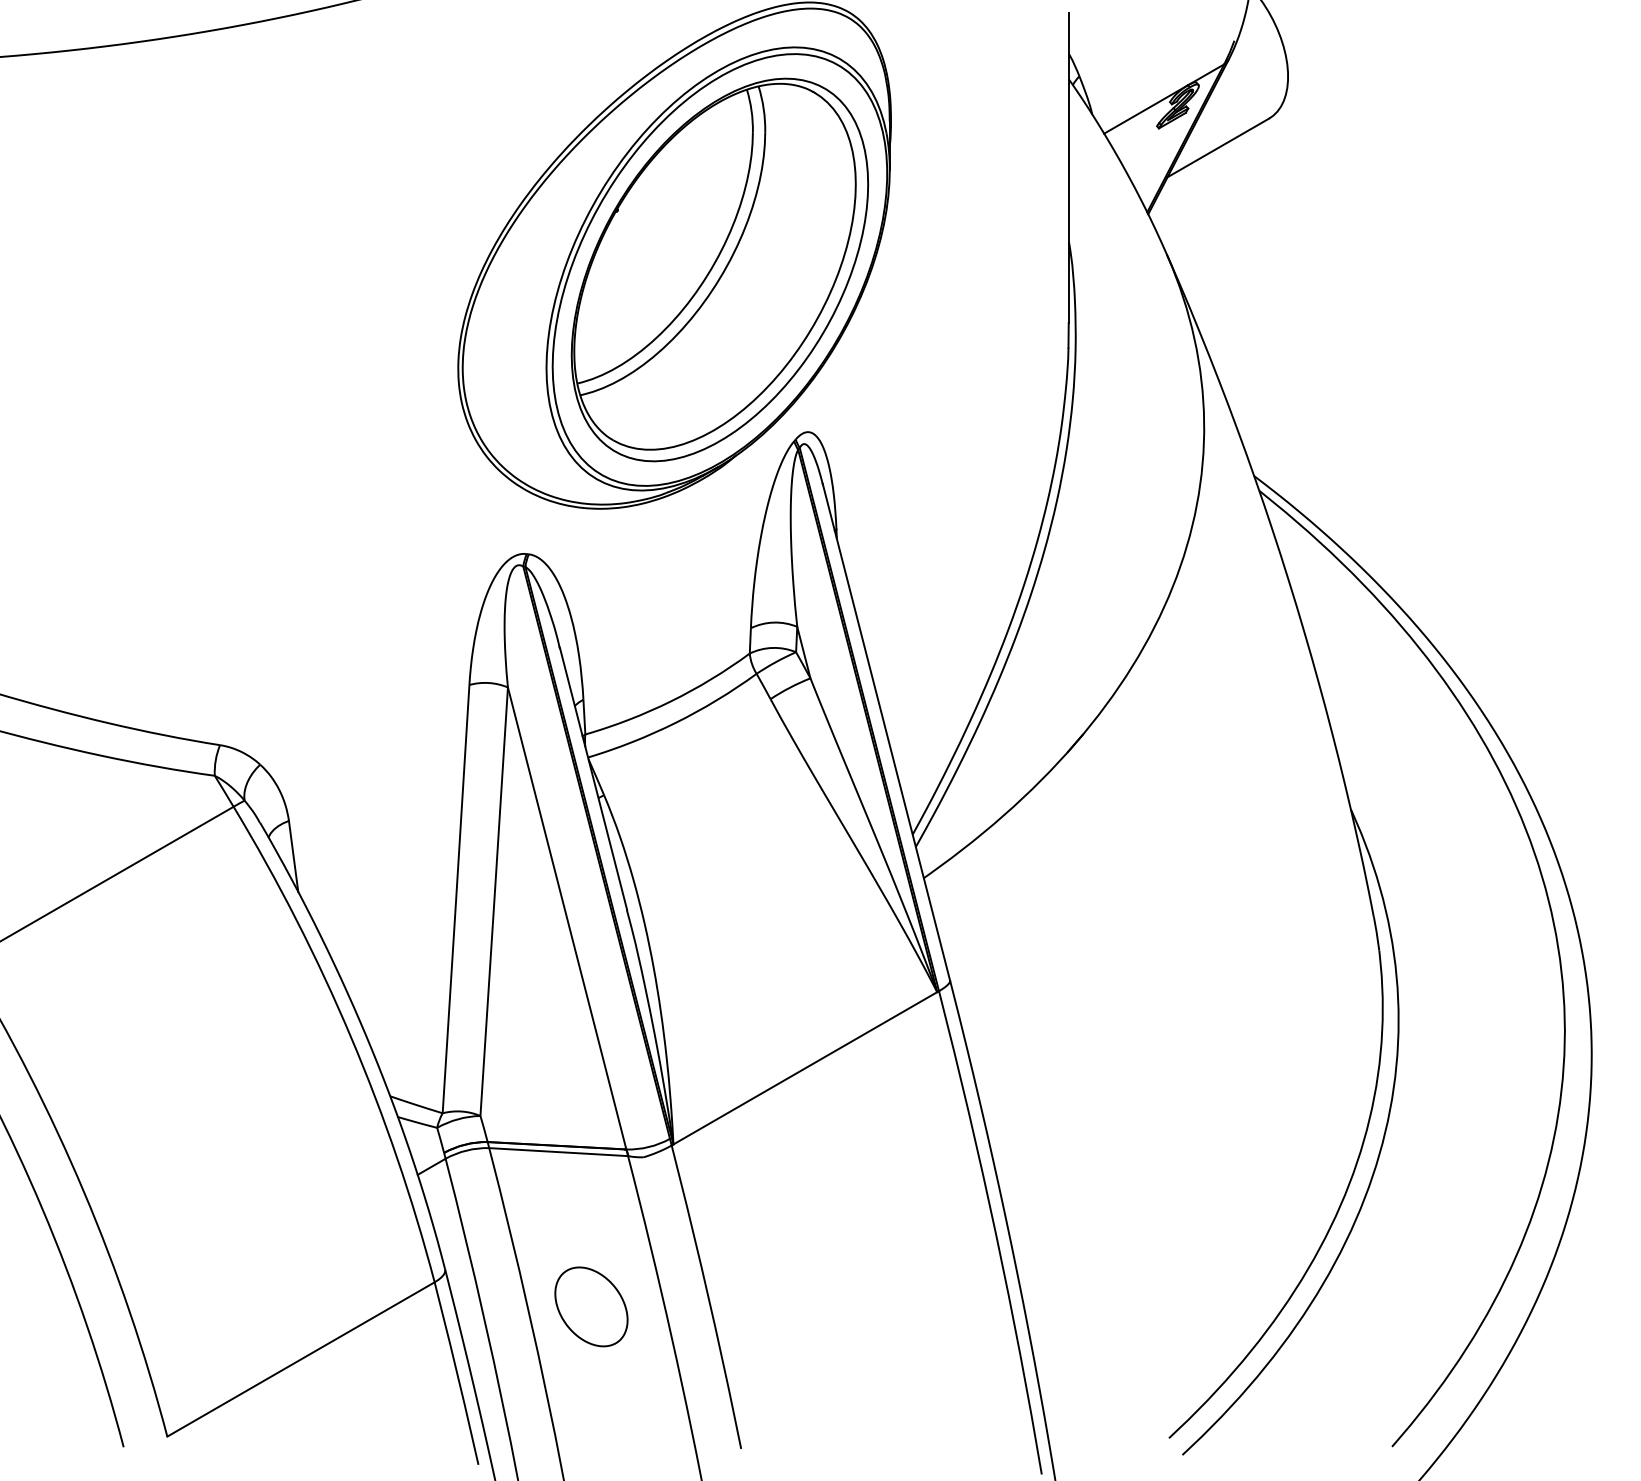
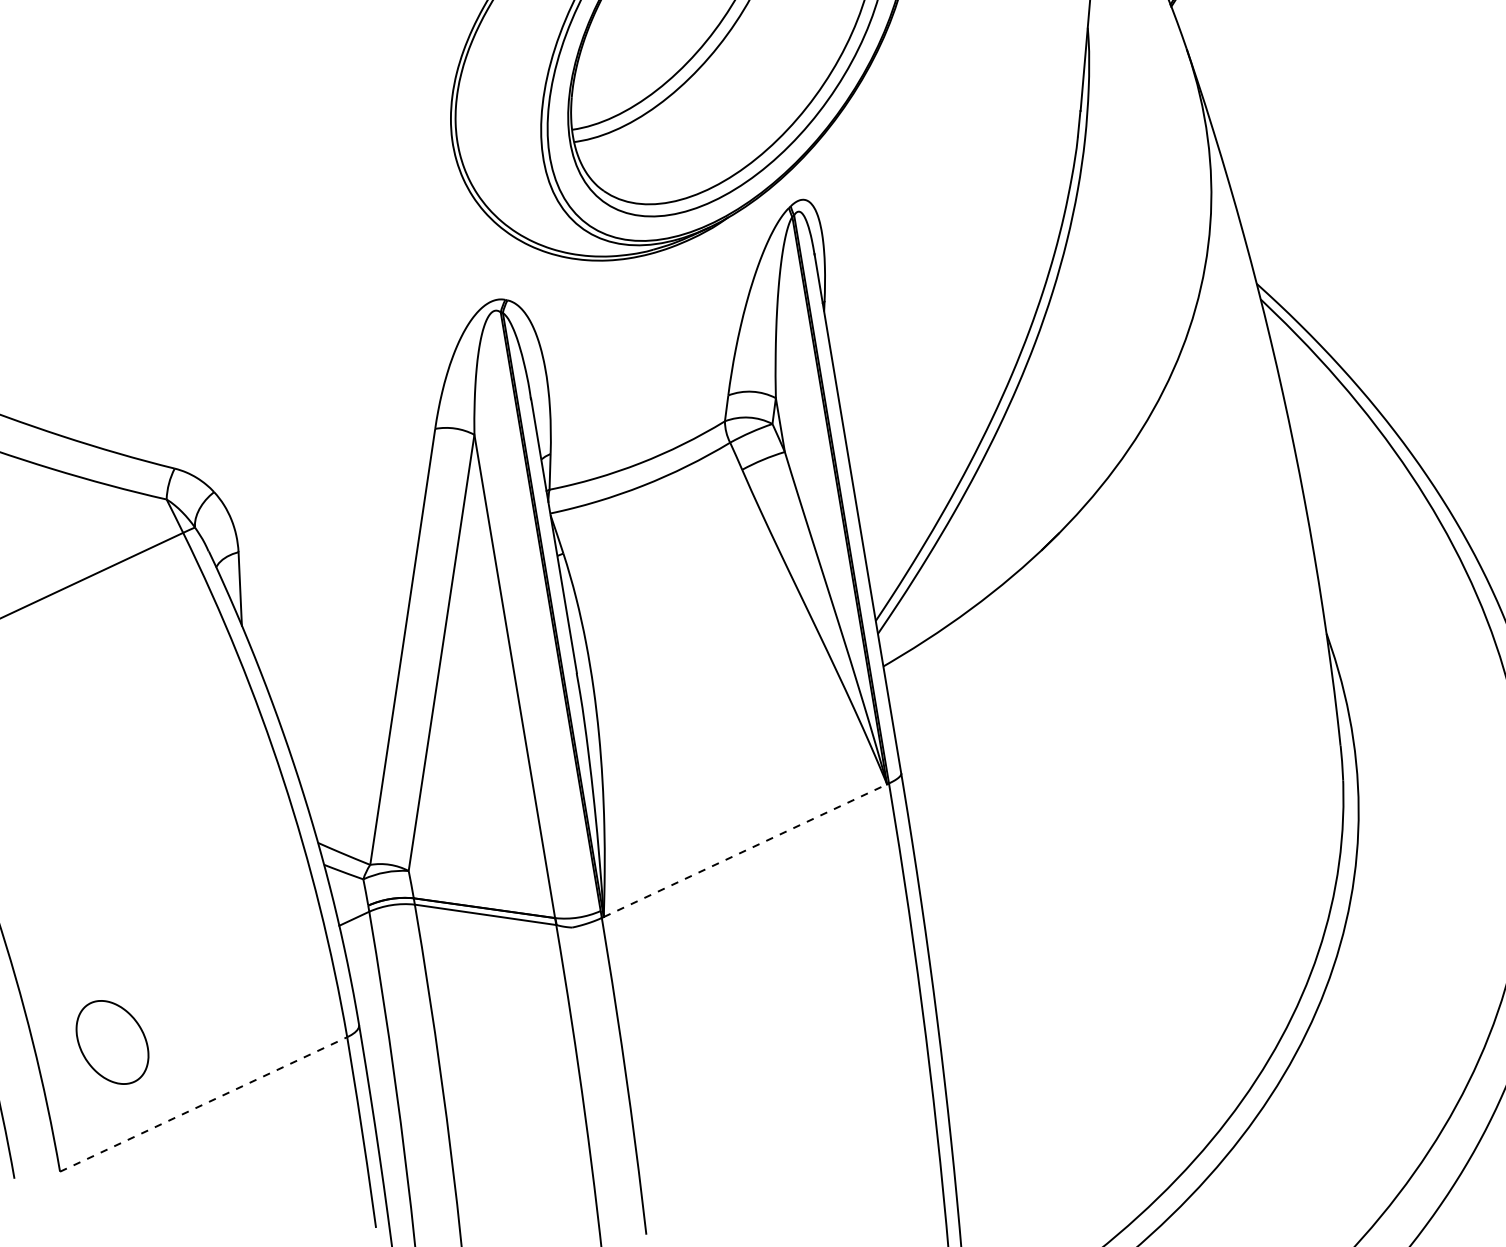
line: (805, 1068) -> (745, 850), solid -> dashed
part: (591, 1306) -> (112, 1042), moved
line: (301, 1359) -> (204, 1104), solid -> dashed

